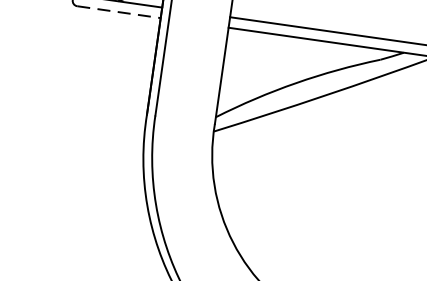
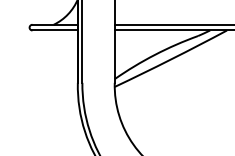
line: (119, 12) -> (55, 30), dashed -> solid

